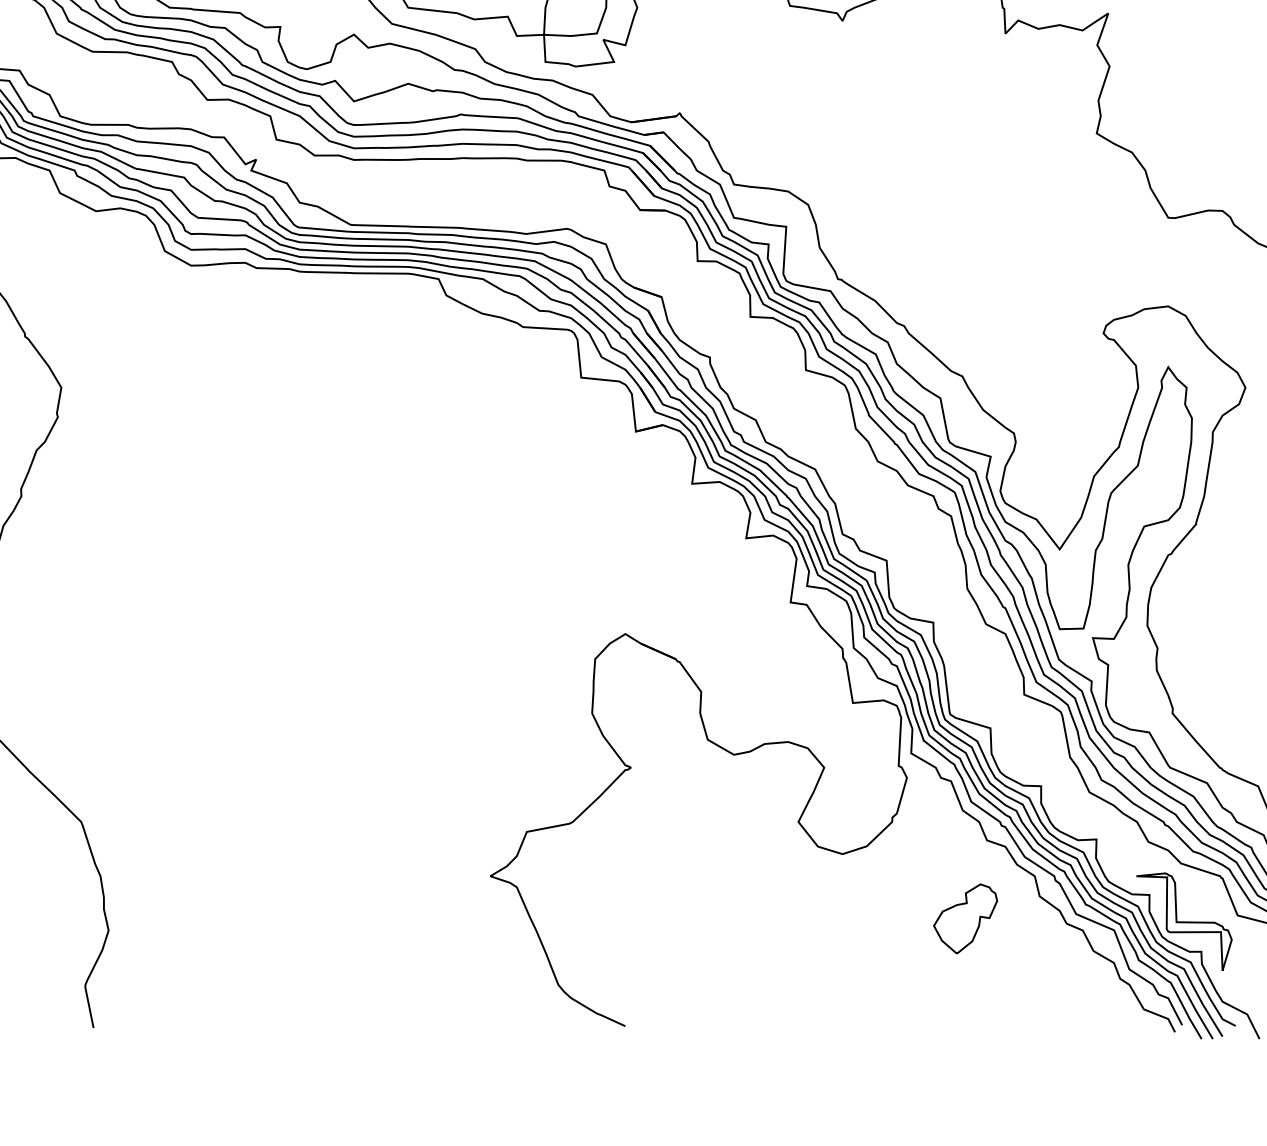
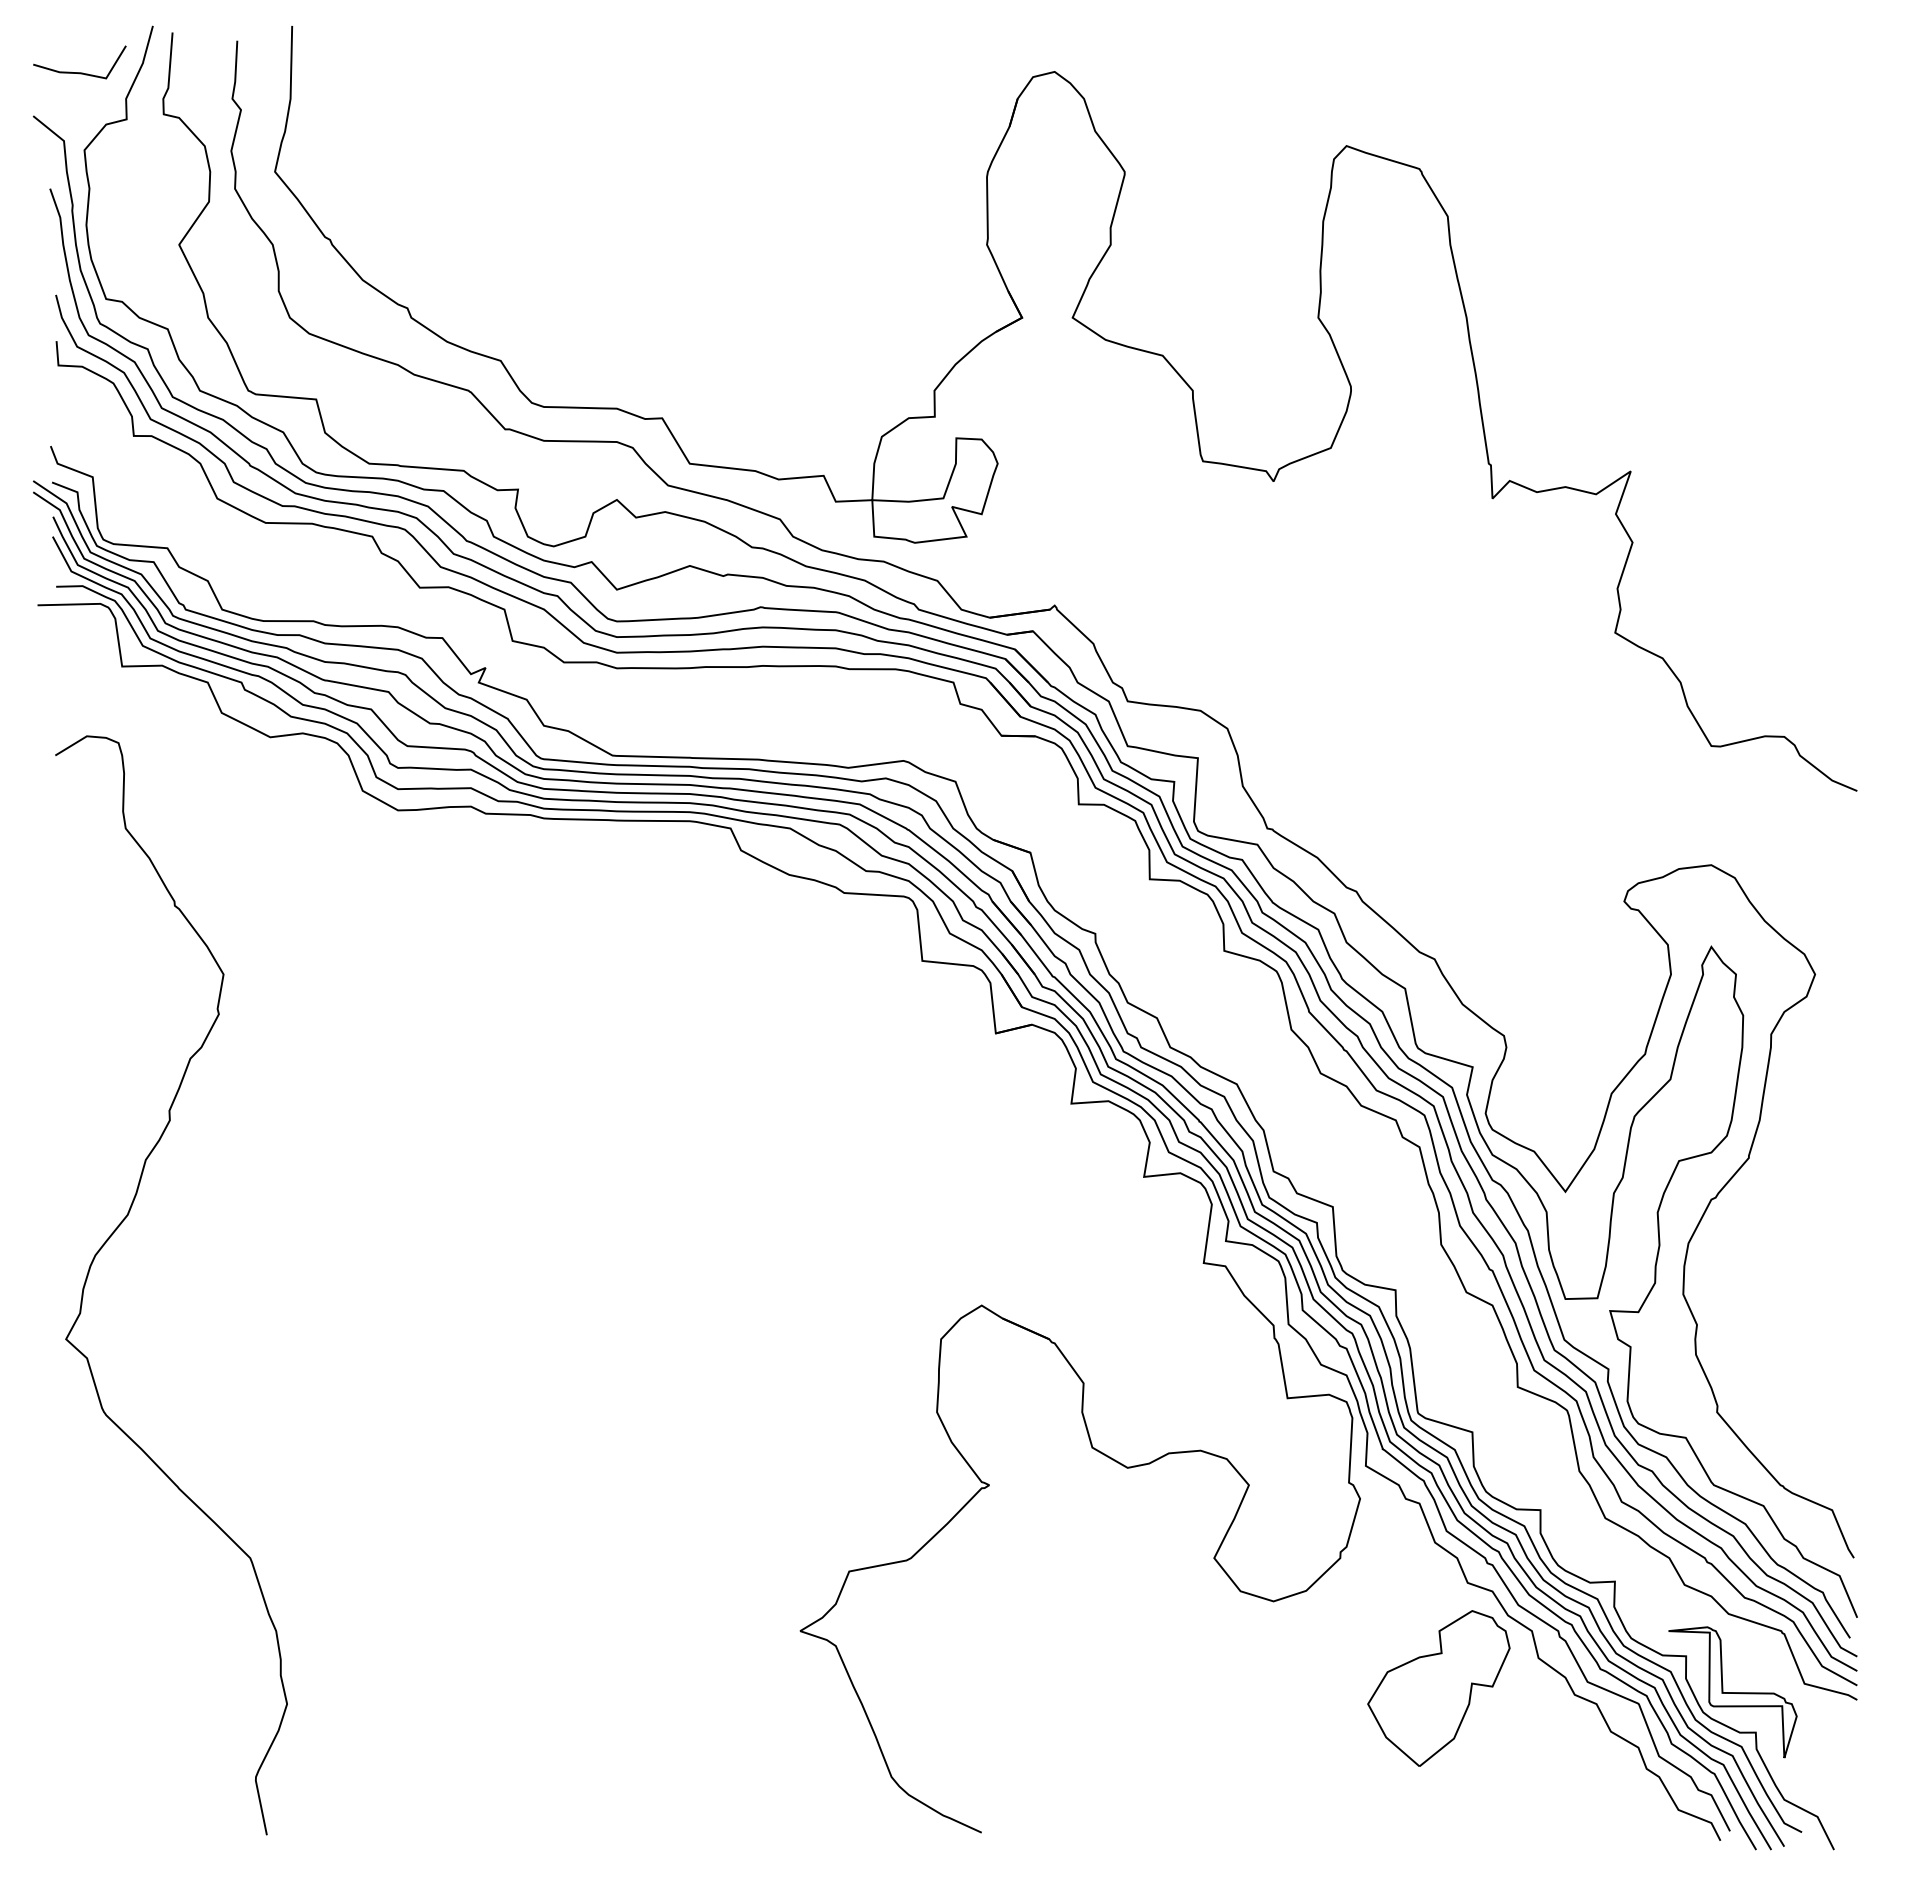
part: (965, 918) -> (1438, 1688), size x1.67

